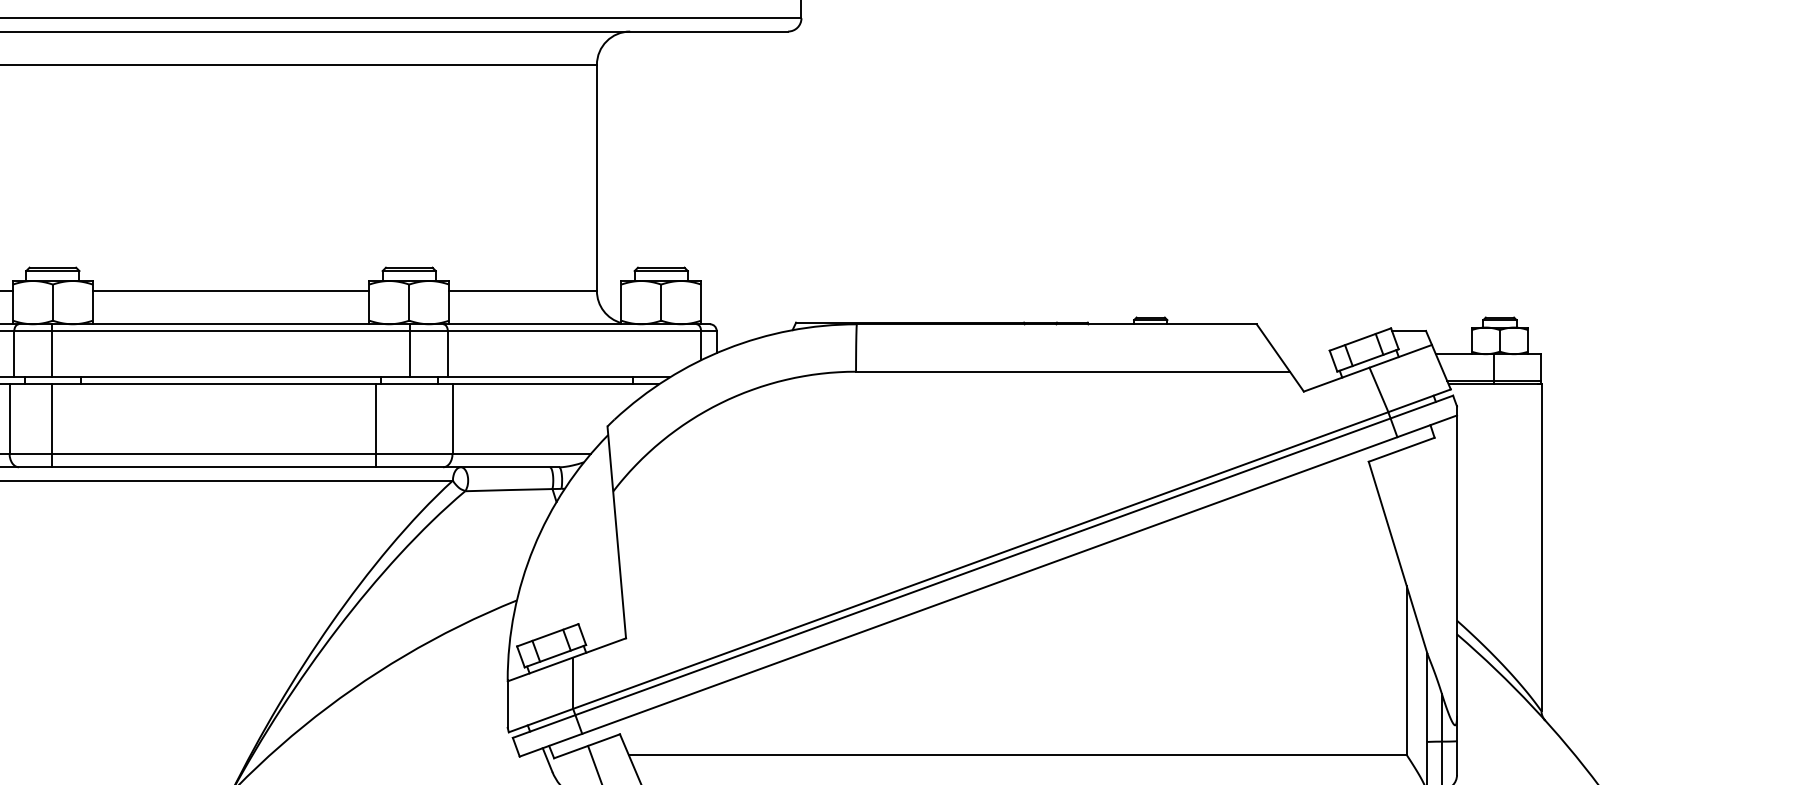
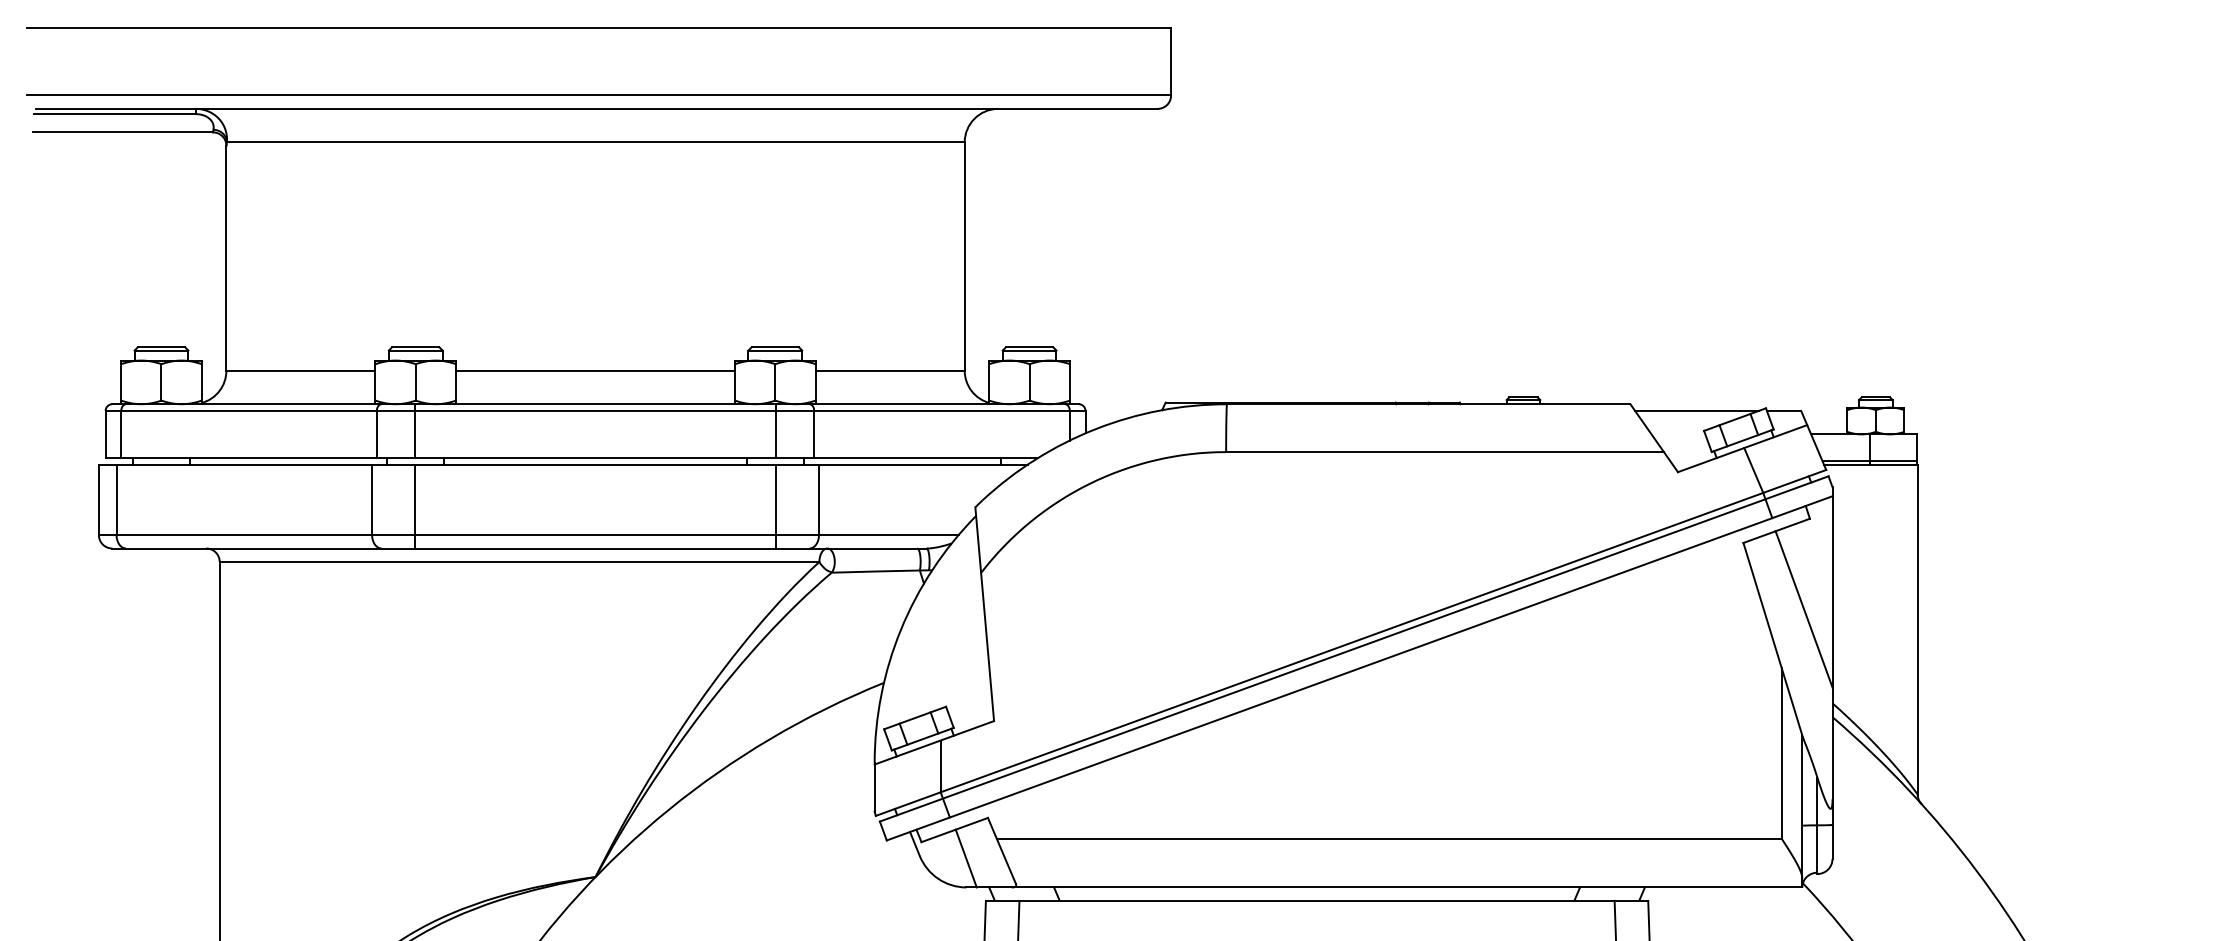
line: (1322, 330) -> (1696, 410), added
line: (376, 425) -> (776, 506), moved
line: (1428, 527) -> (1803, 609), added

